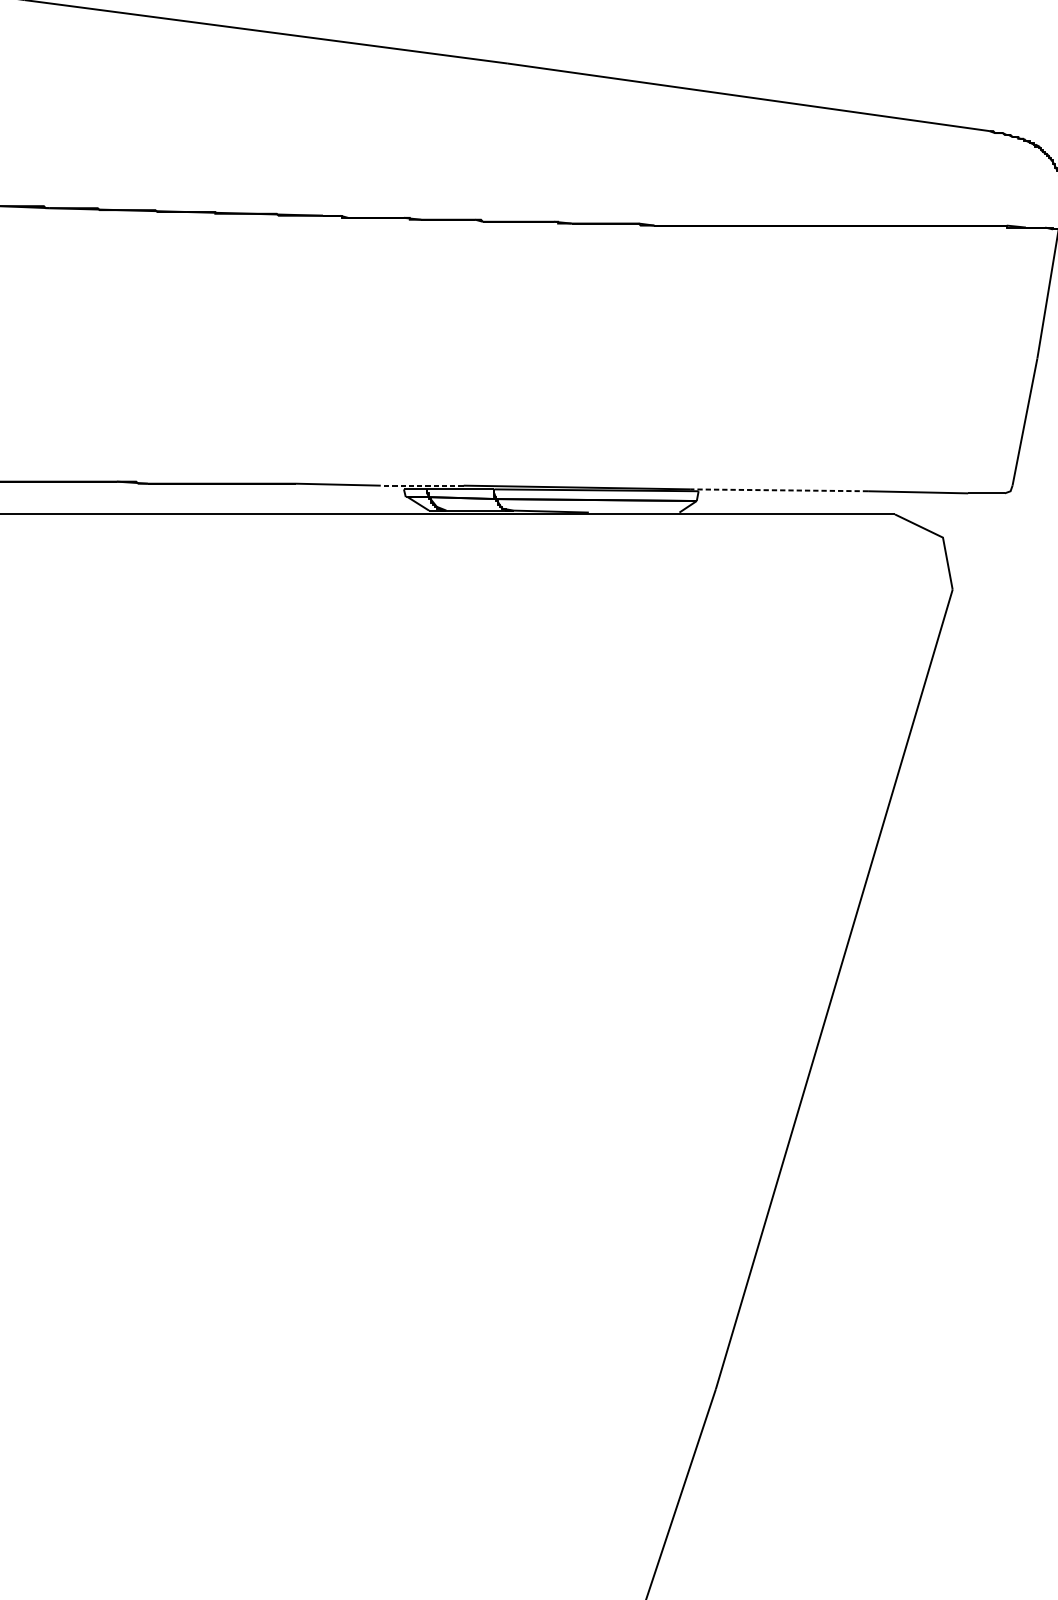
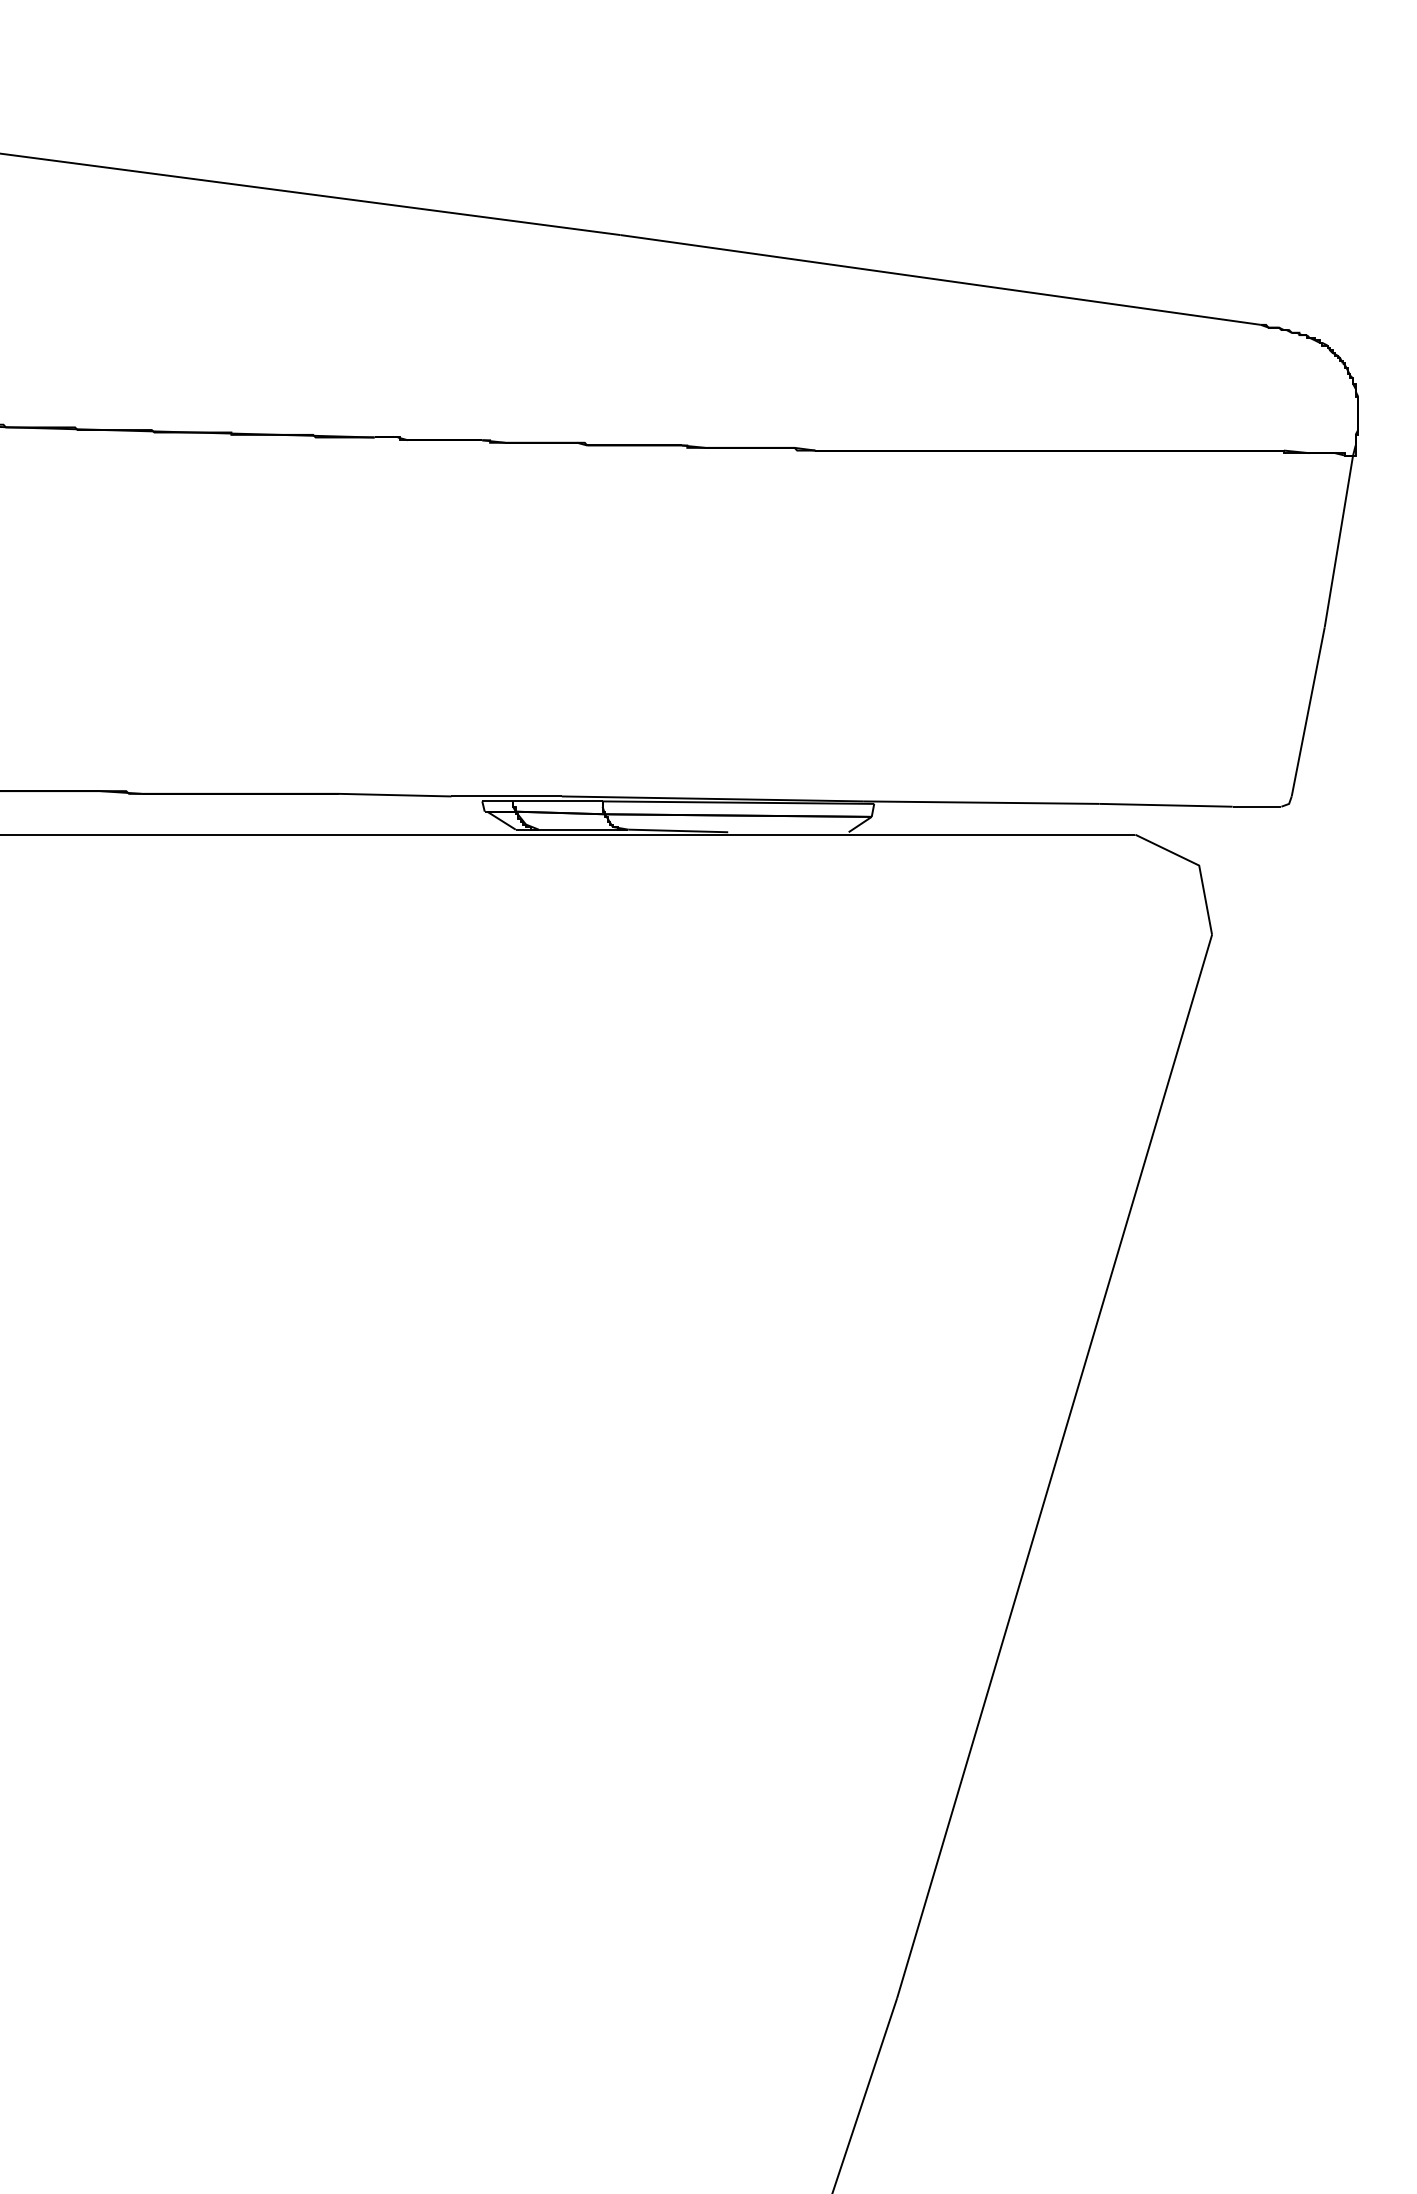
line: (422, 485) -> (506, 796), dashed -> solid
line: (779, 490) -> (981, 802), dashed -> solid

